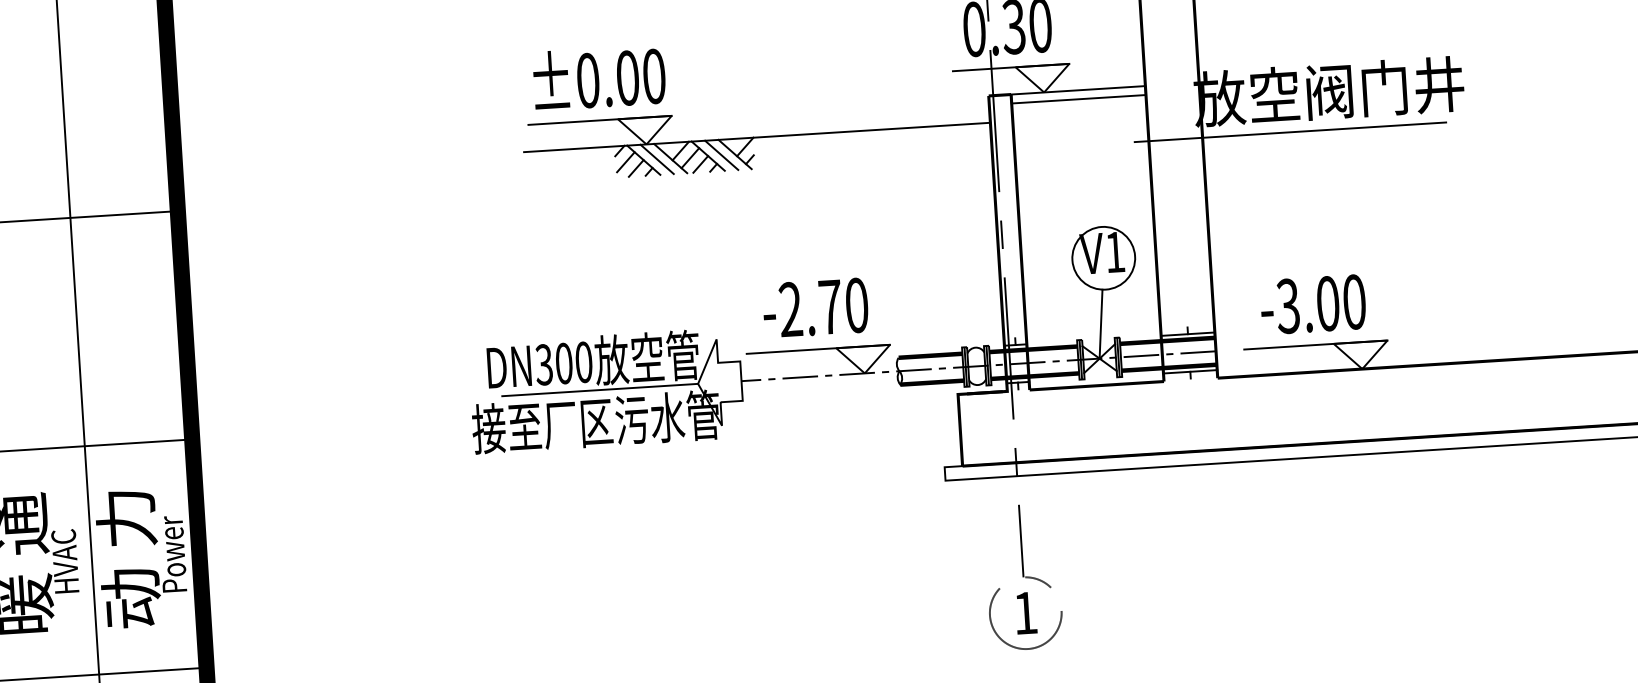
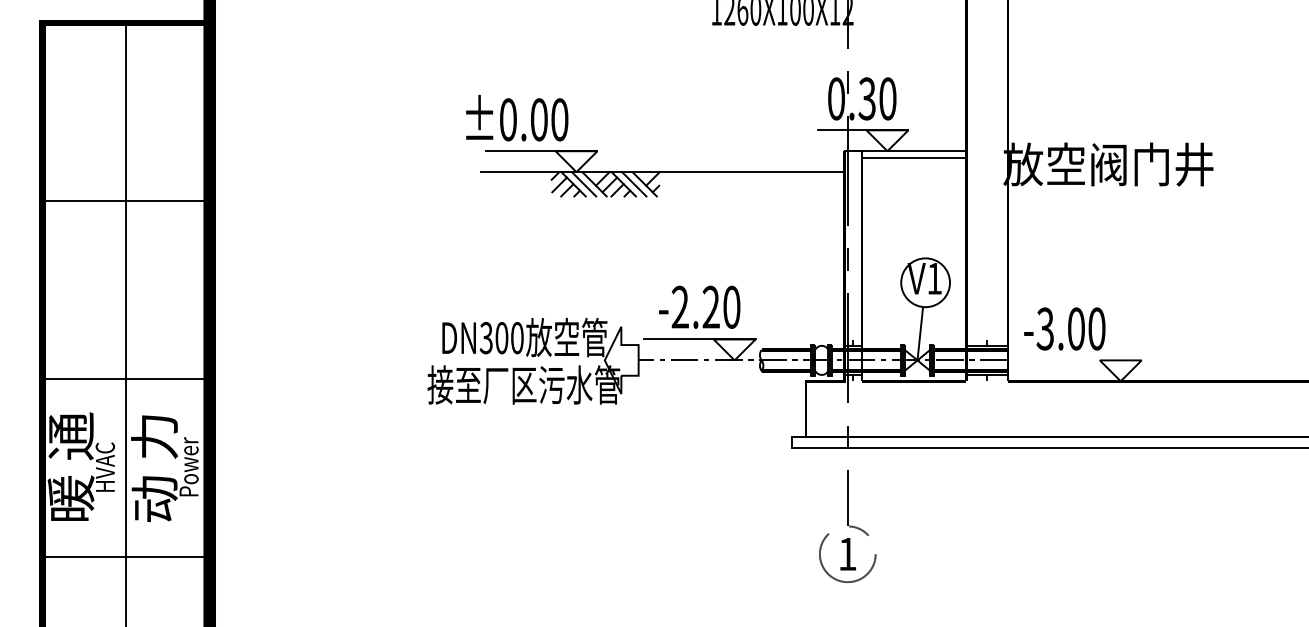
text: (599, 78) -> (517, 118), moved
line: (1290, 132) -> (1076, 194), removed
text: (1312, 304) -> (1064, 328), moved
text: (829, 306) -> (710, 306), -2.70 -> -2.20
line: (1315, 345) -> (1085, 360), removed
line: (600, 390) -> (528, 360), removed

